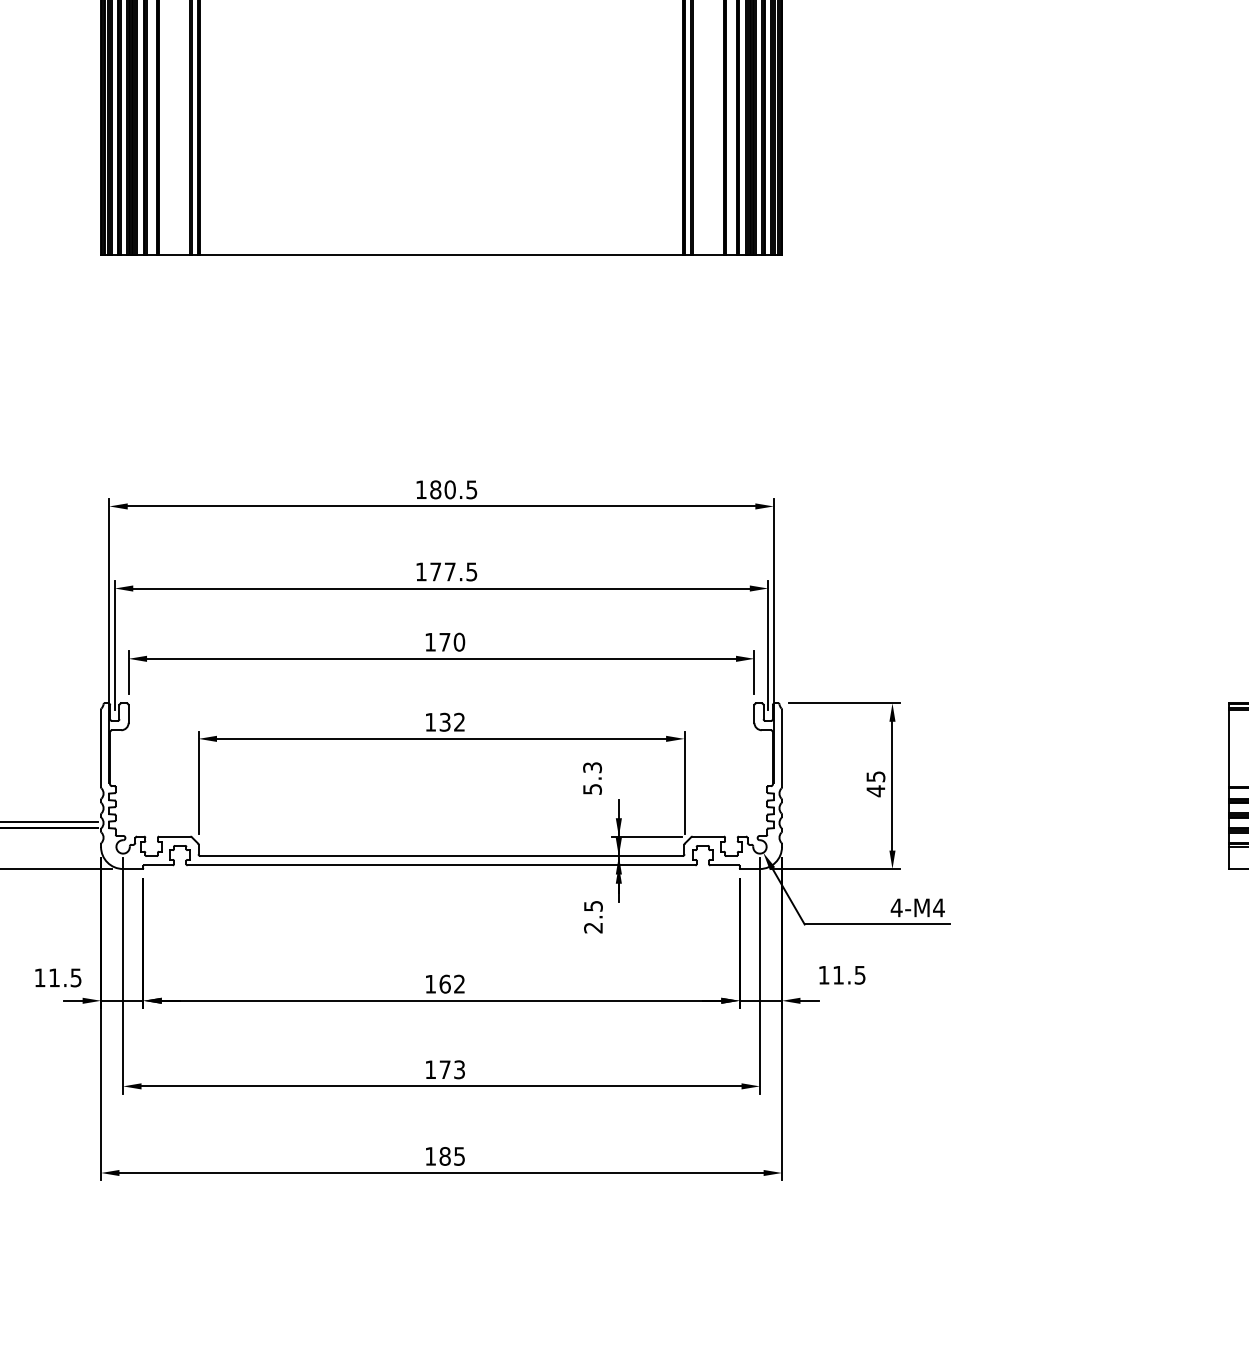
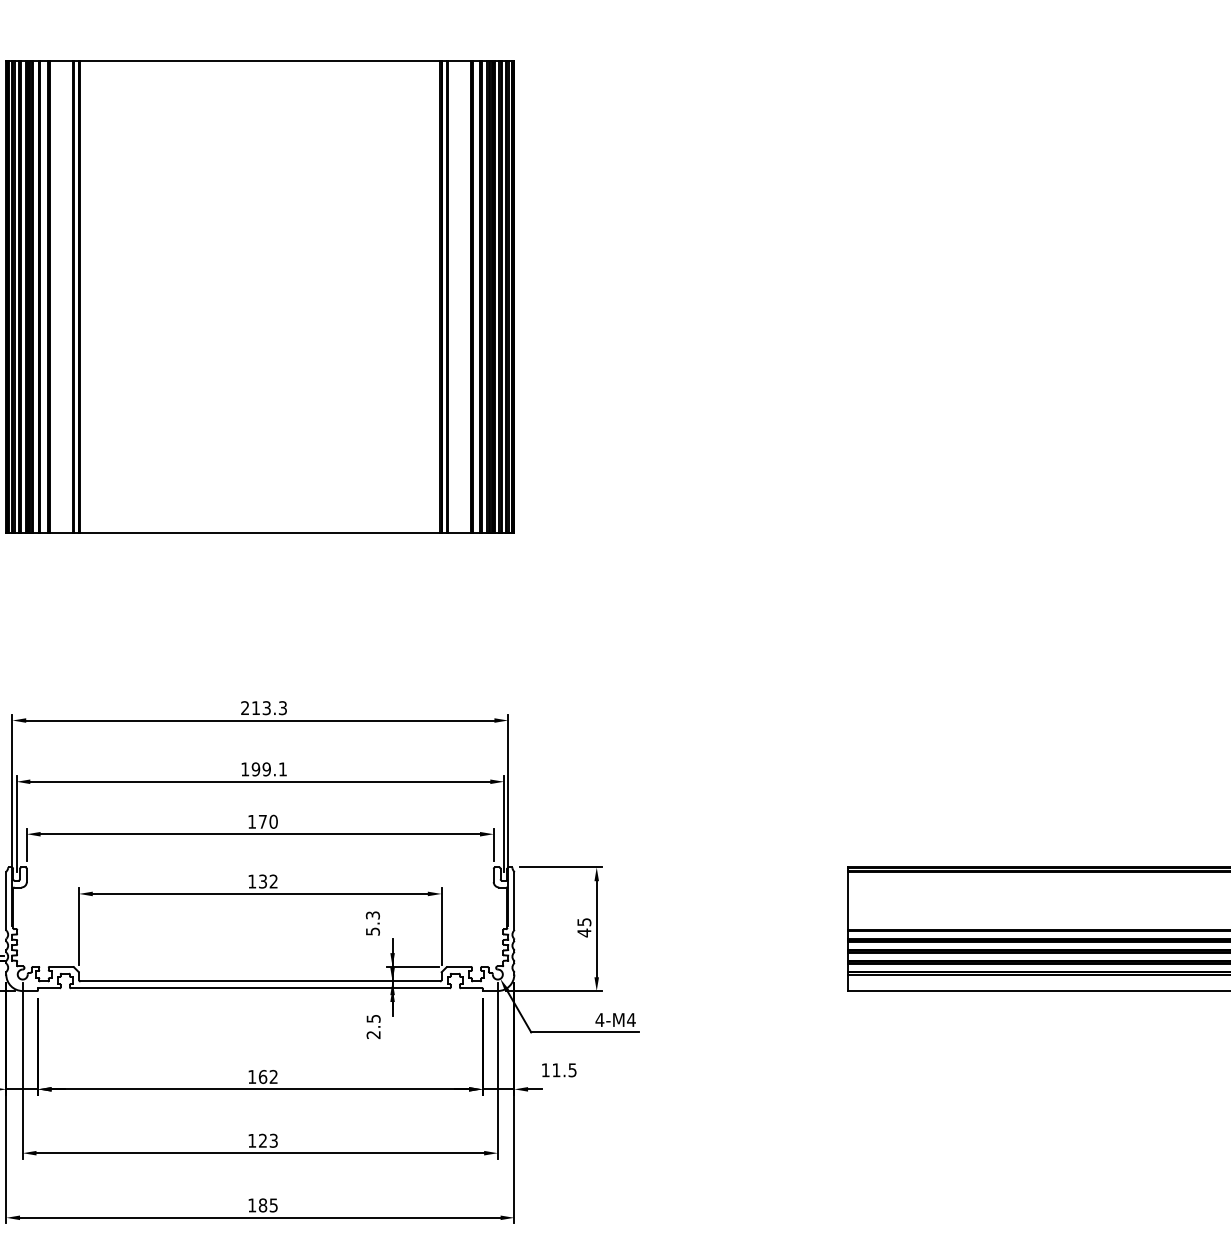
text: (445, 490) -> (263, 708), 180.5 -> 213.3
text: (452, 572) -> (268, 769), 177.5 -> 199.1
text: (444, 1069) -> (262, 1140), 173 -> 123

